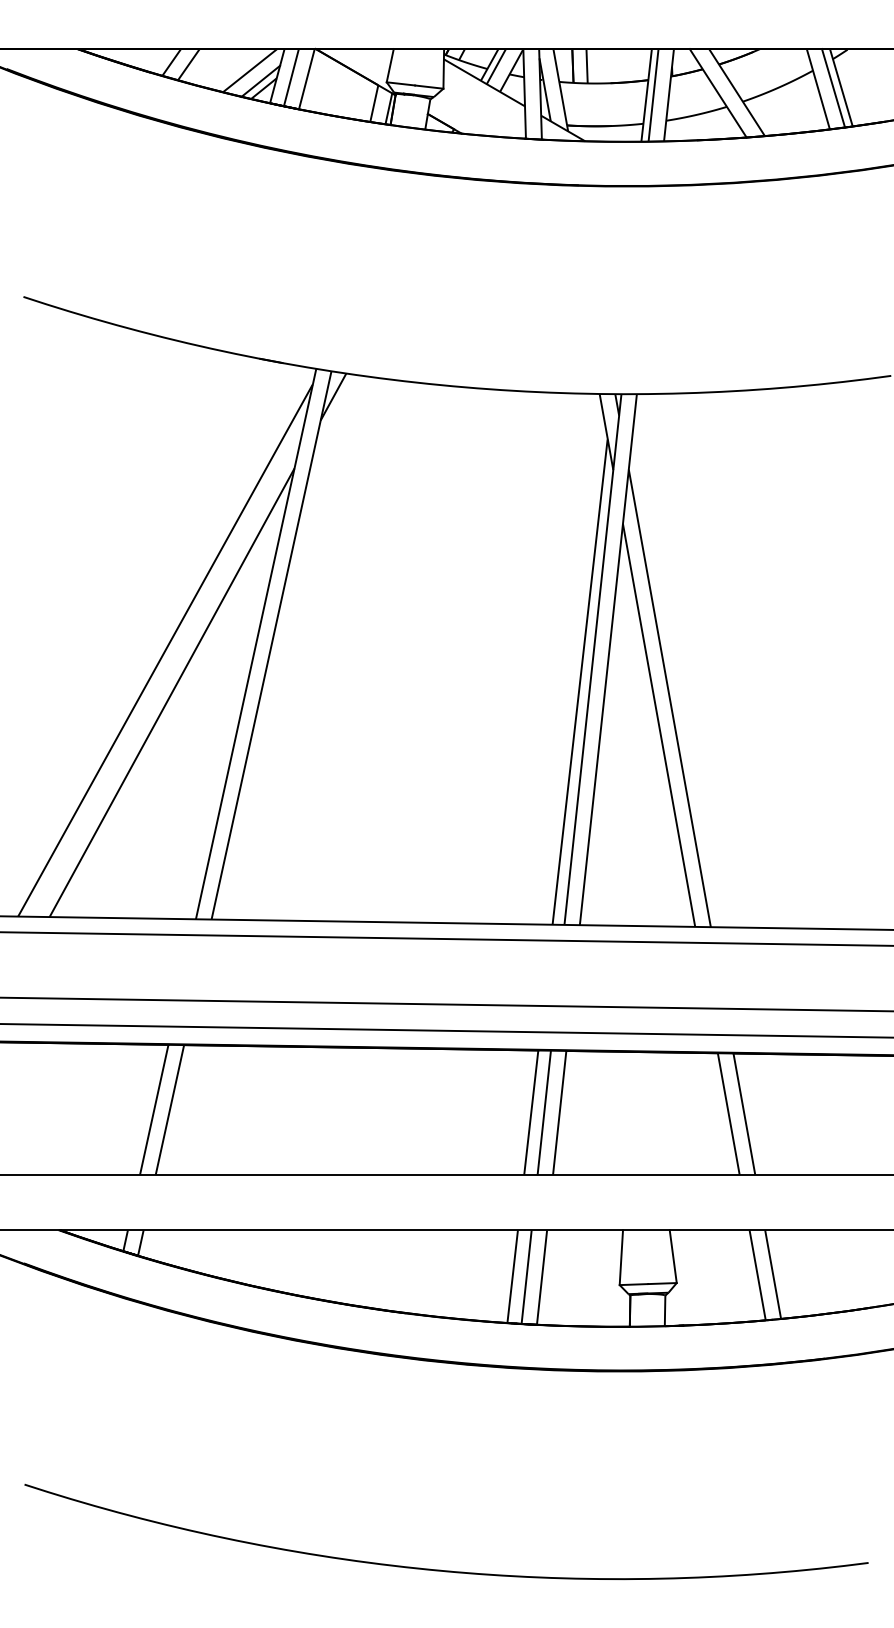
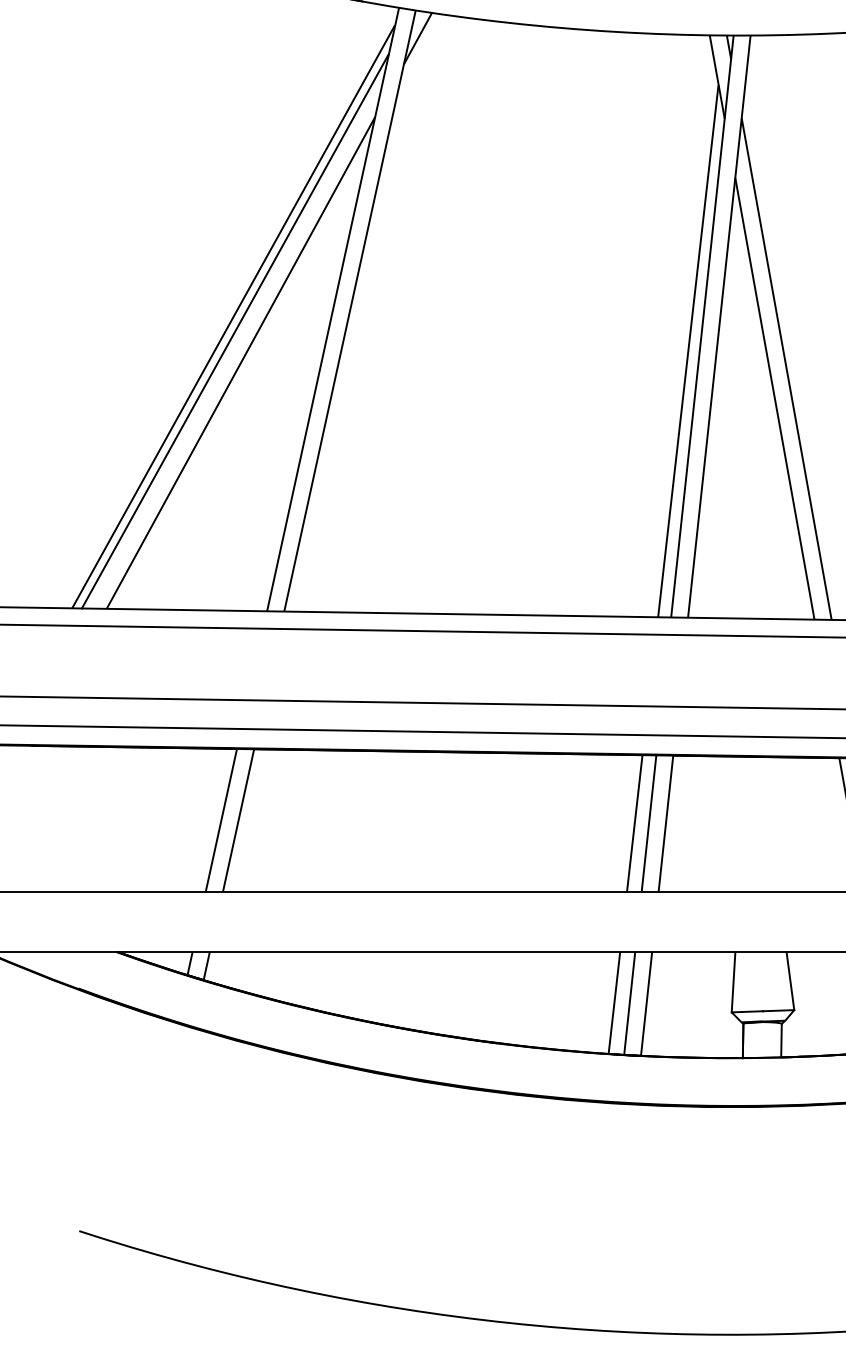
line: (166, 663) -> (234, 330), added

